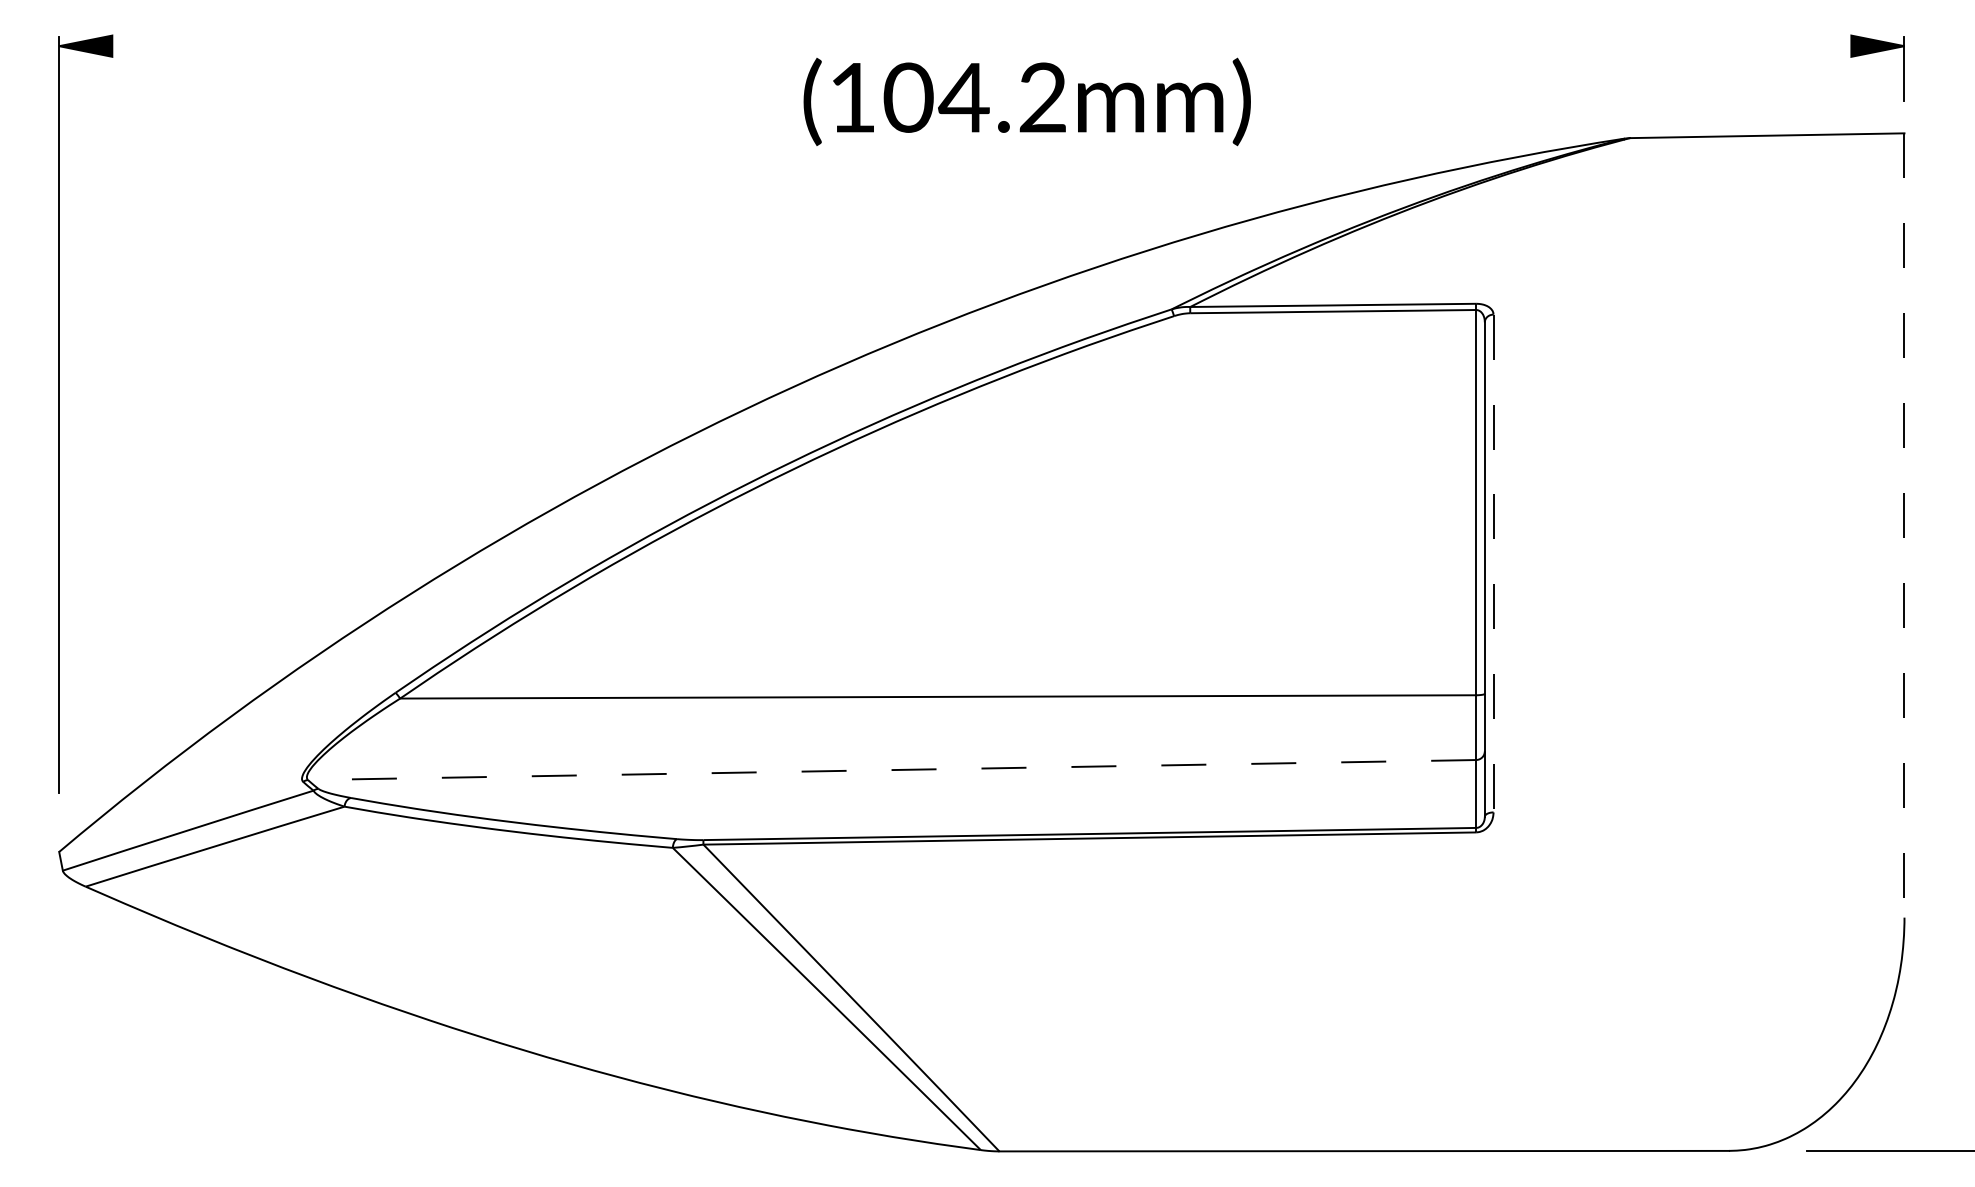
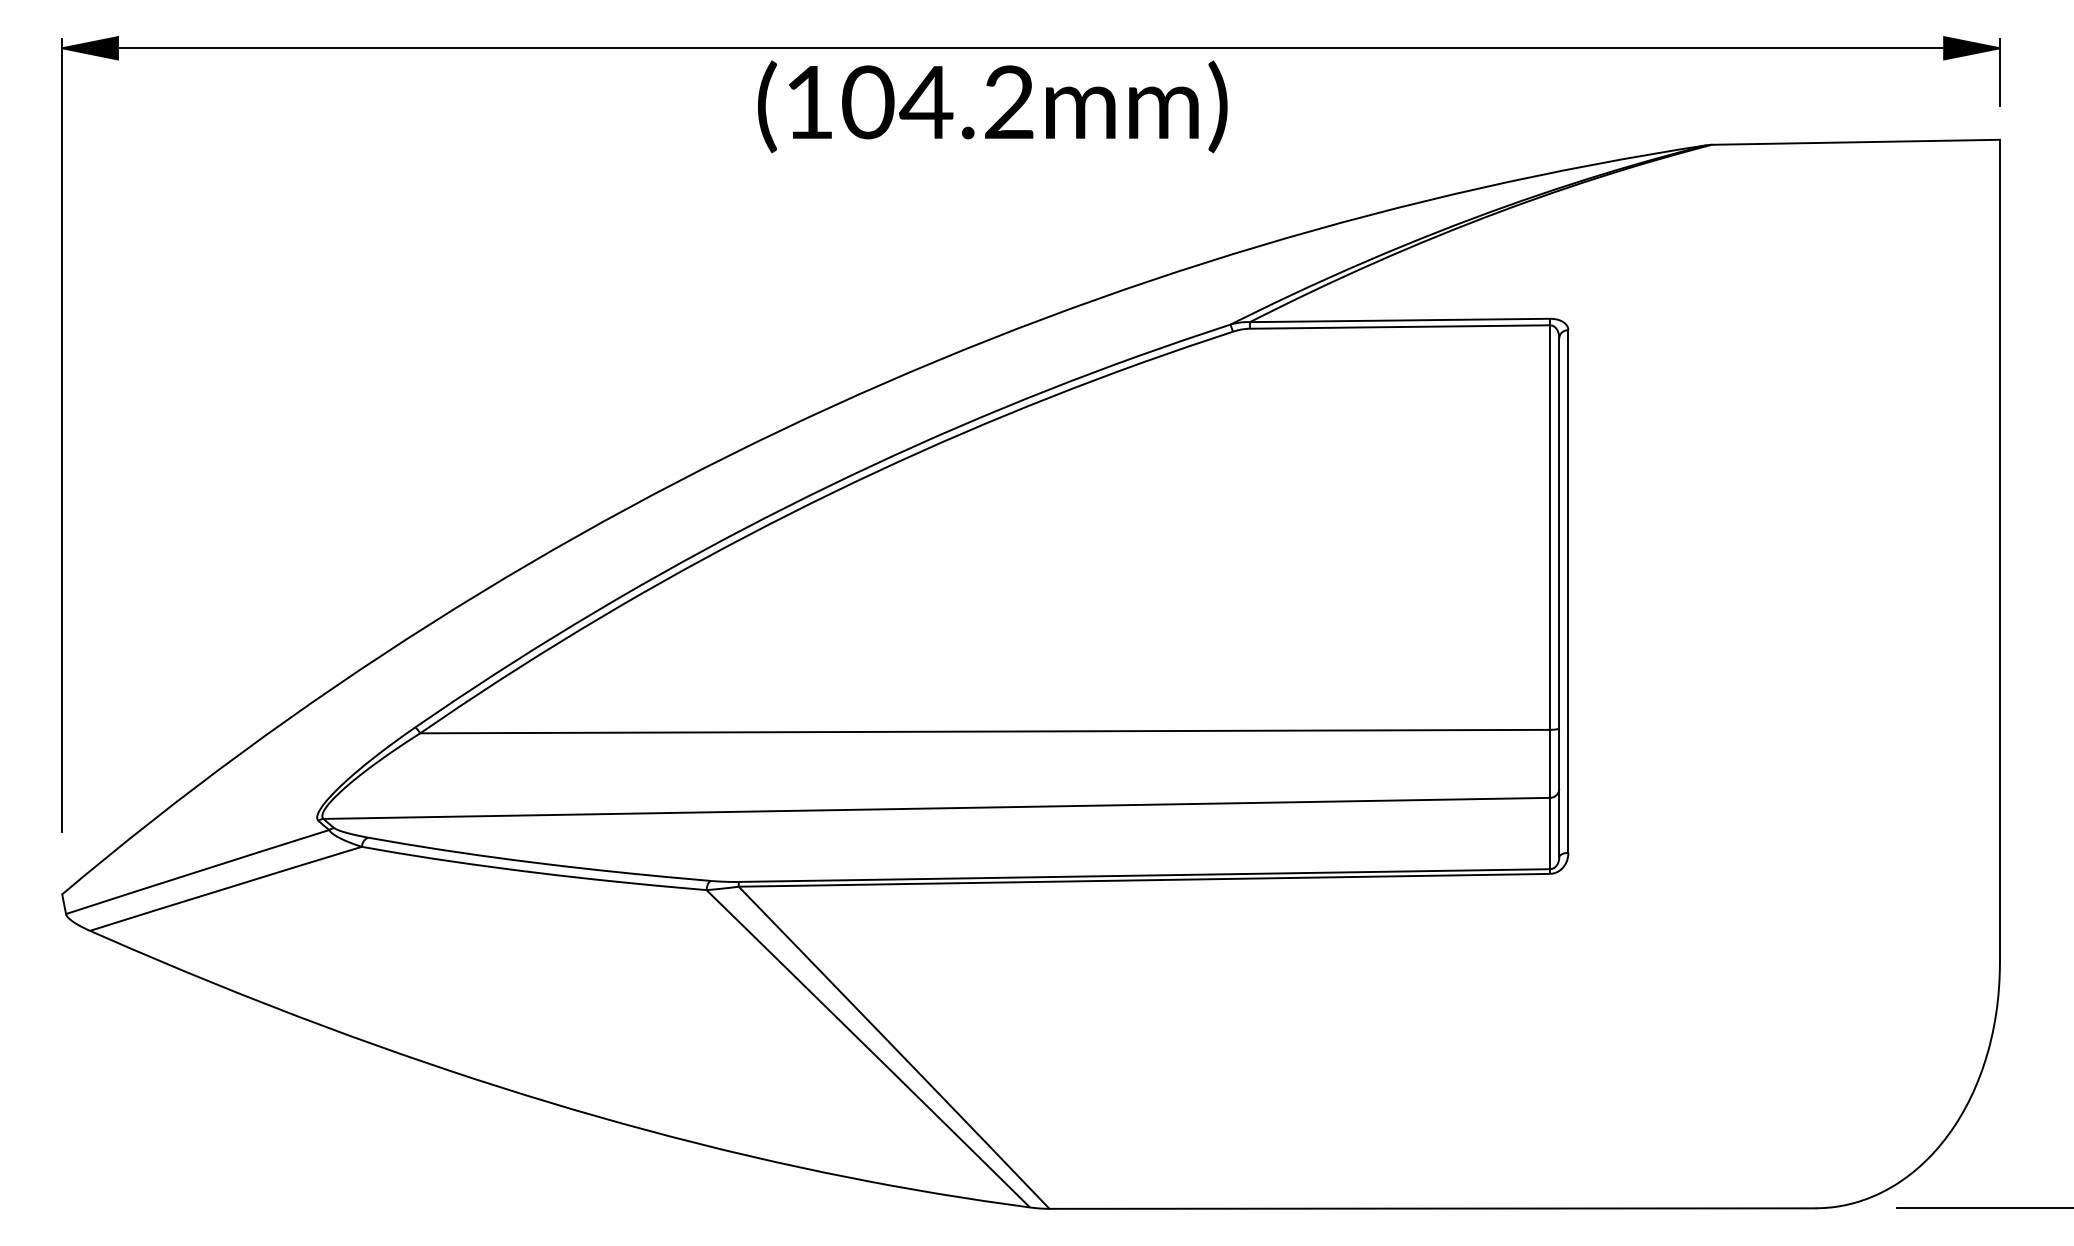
line: (981, 46) -> (1030, 48), added
text: (1027, 101) -> (992, 106), moved
line: (1904, 525) -> (1999, 551), dashed -> solid
line: (1493, 564) -> (1568, 592), dashed -> solid
line: (891, 770) -> (936, 808), dashed -> solid

